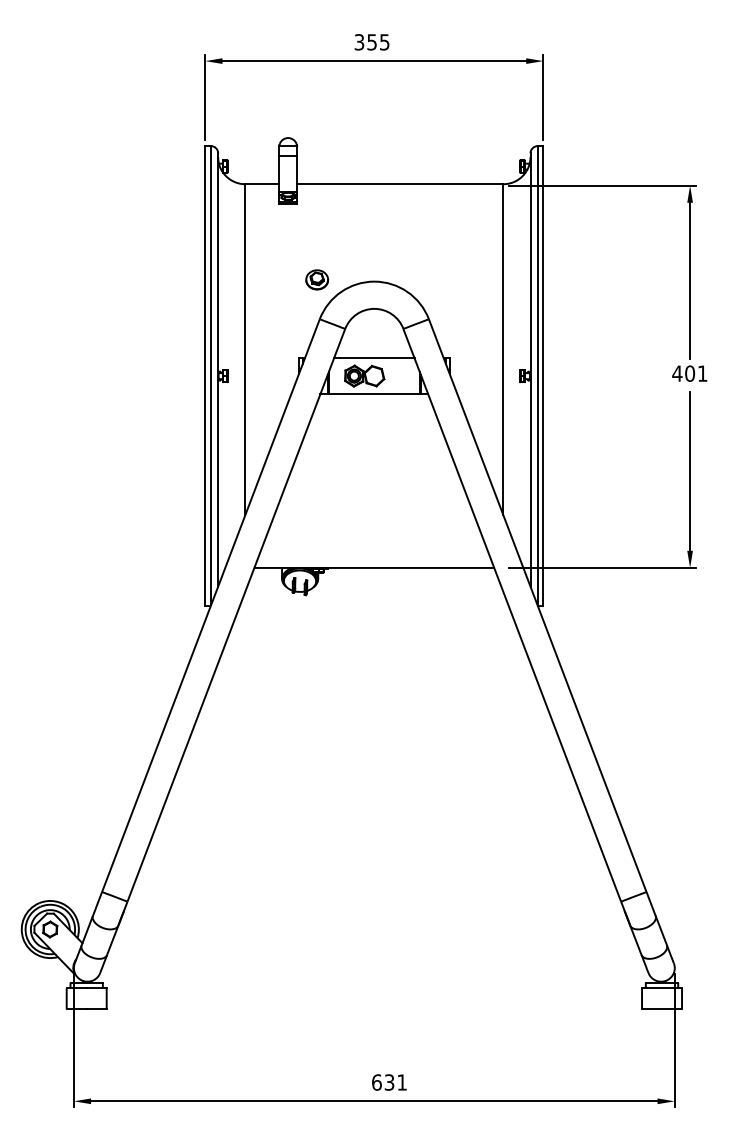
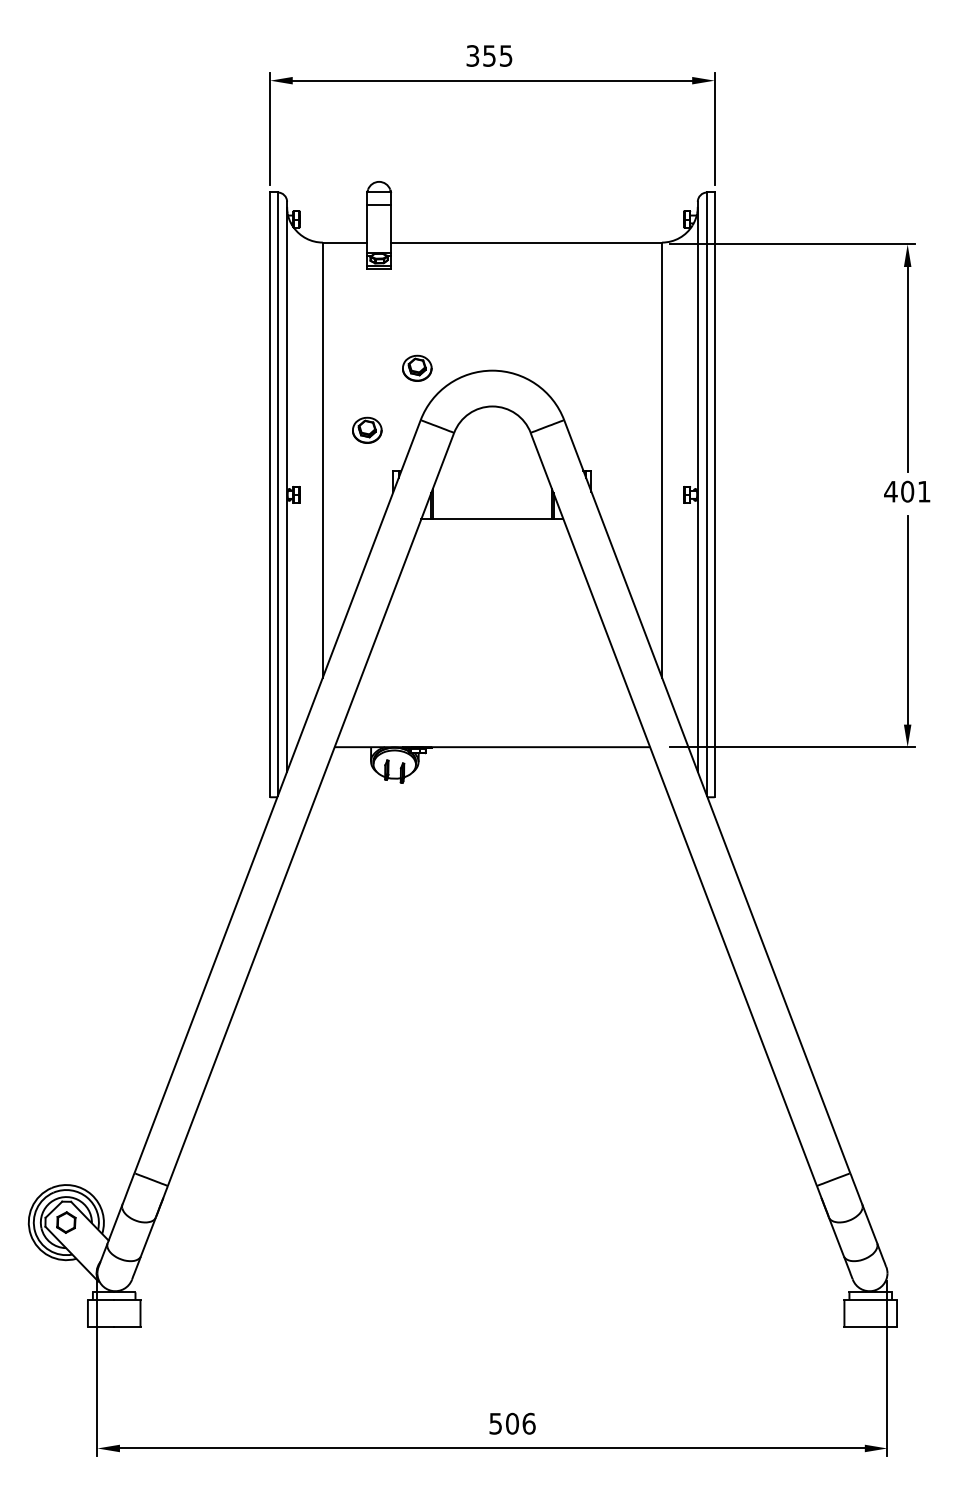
part: (279, 326) -> (367, 429), added
line: (374, 358) -> (492, 471), removed
part: (364, 375) -> (479, 494), removed
text: (389, 1082) -> (512, 1423), 631 -> 506

